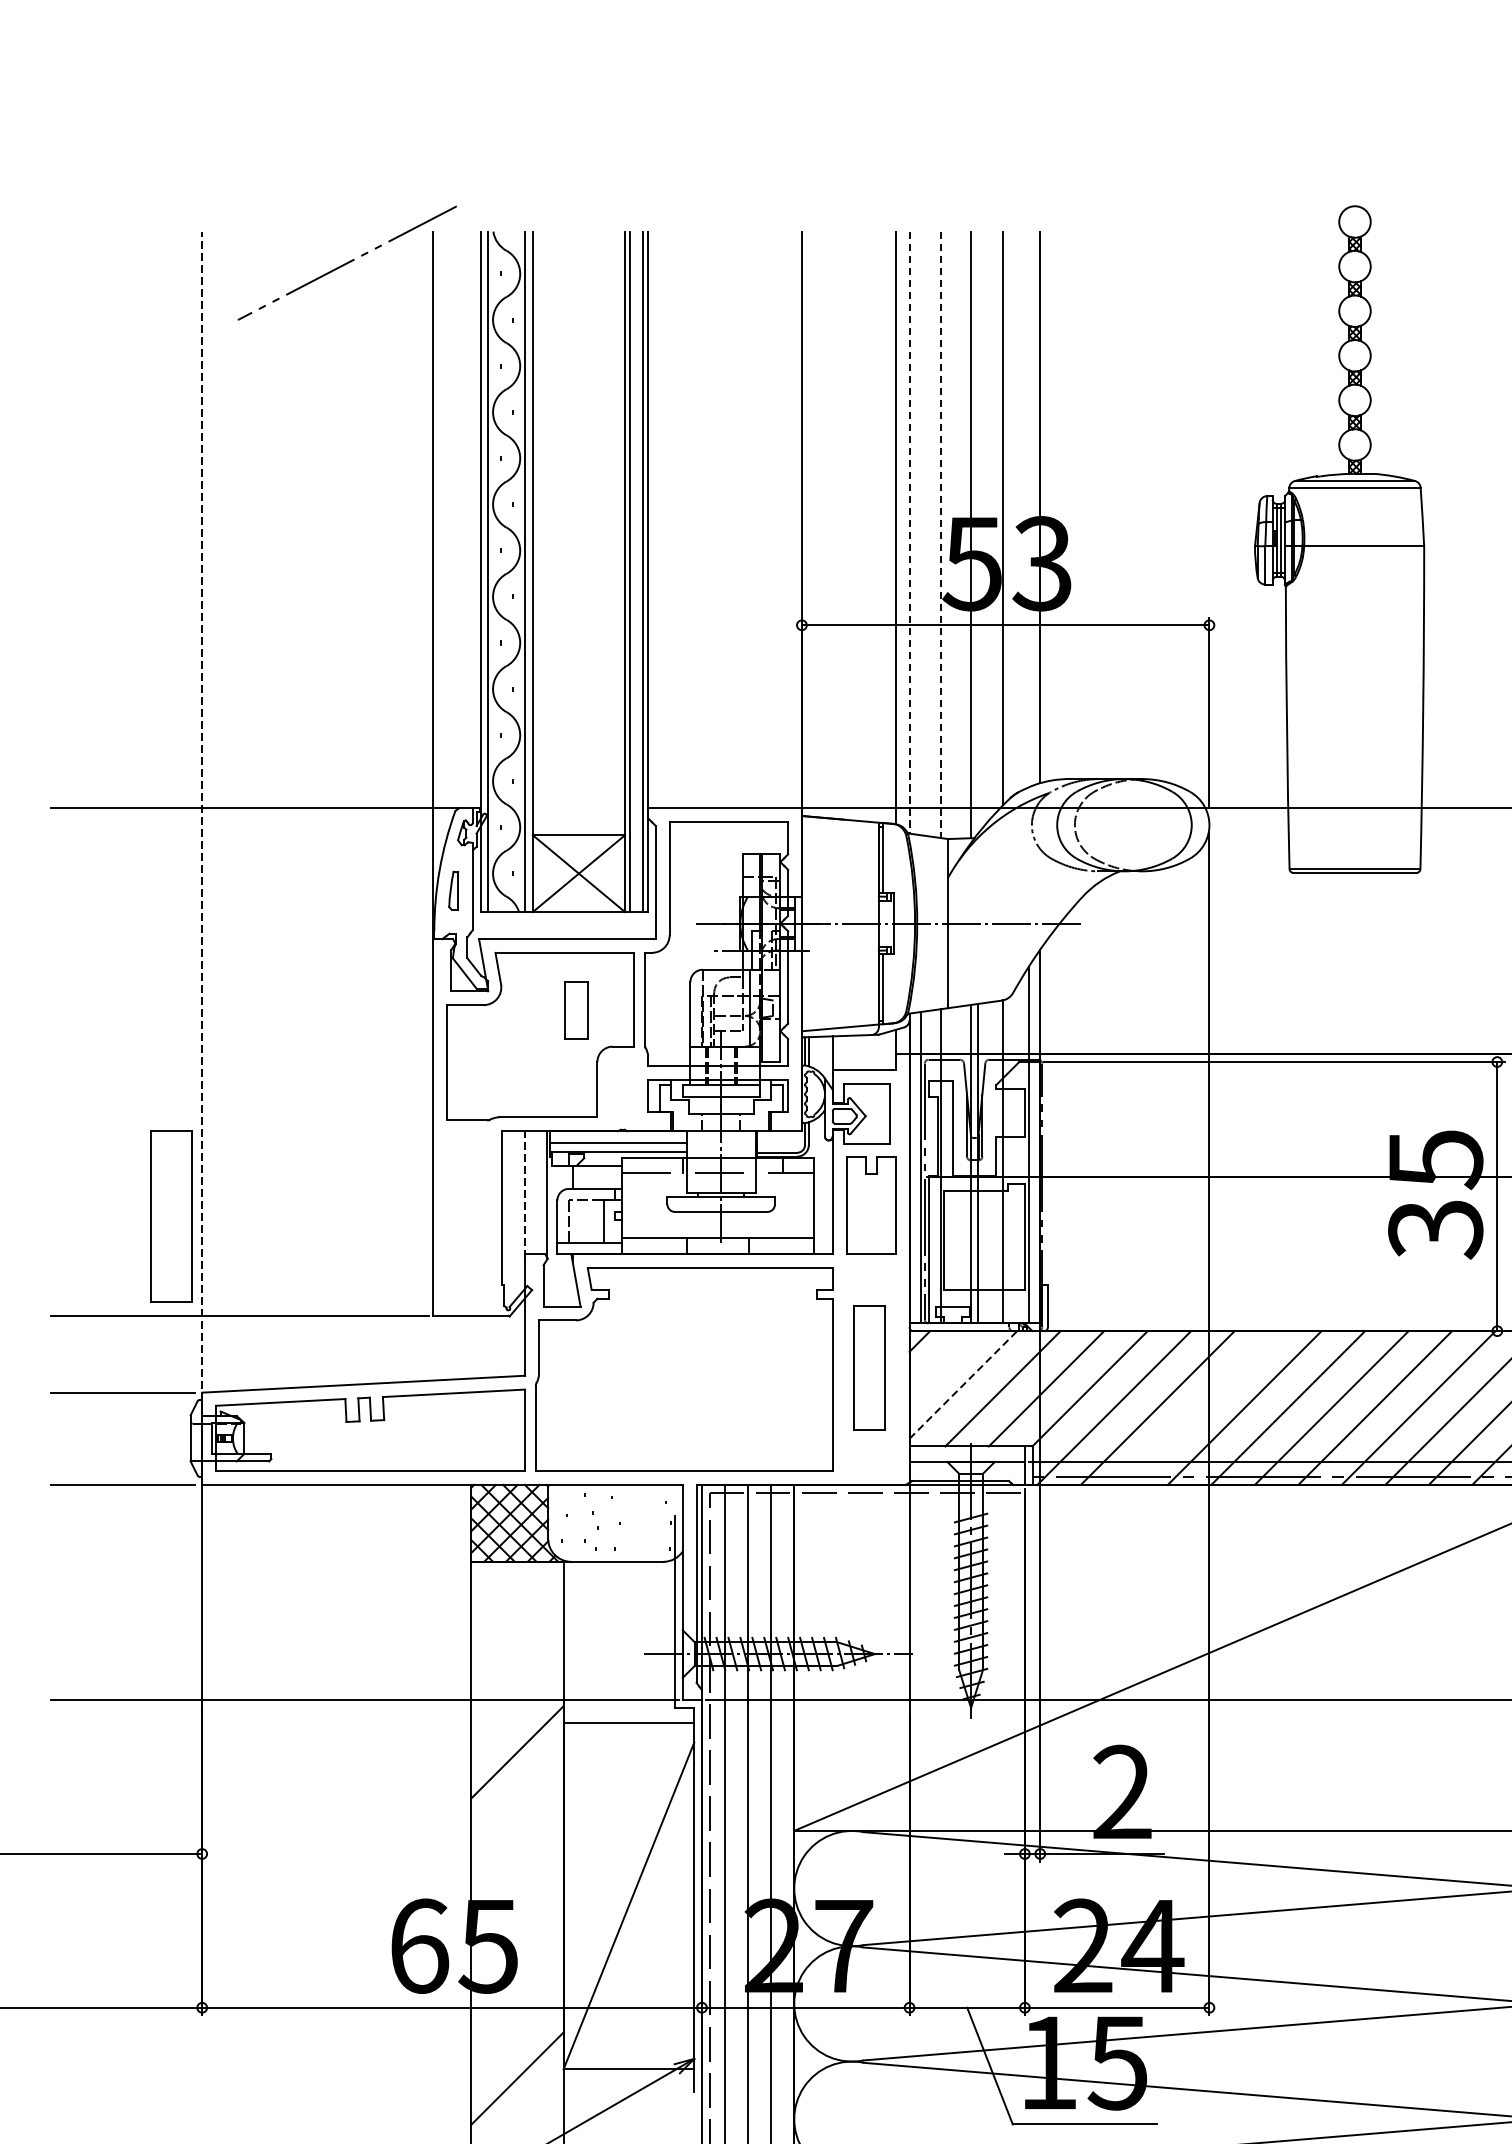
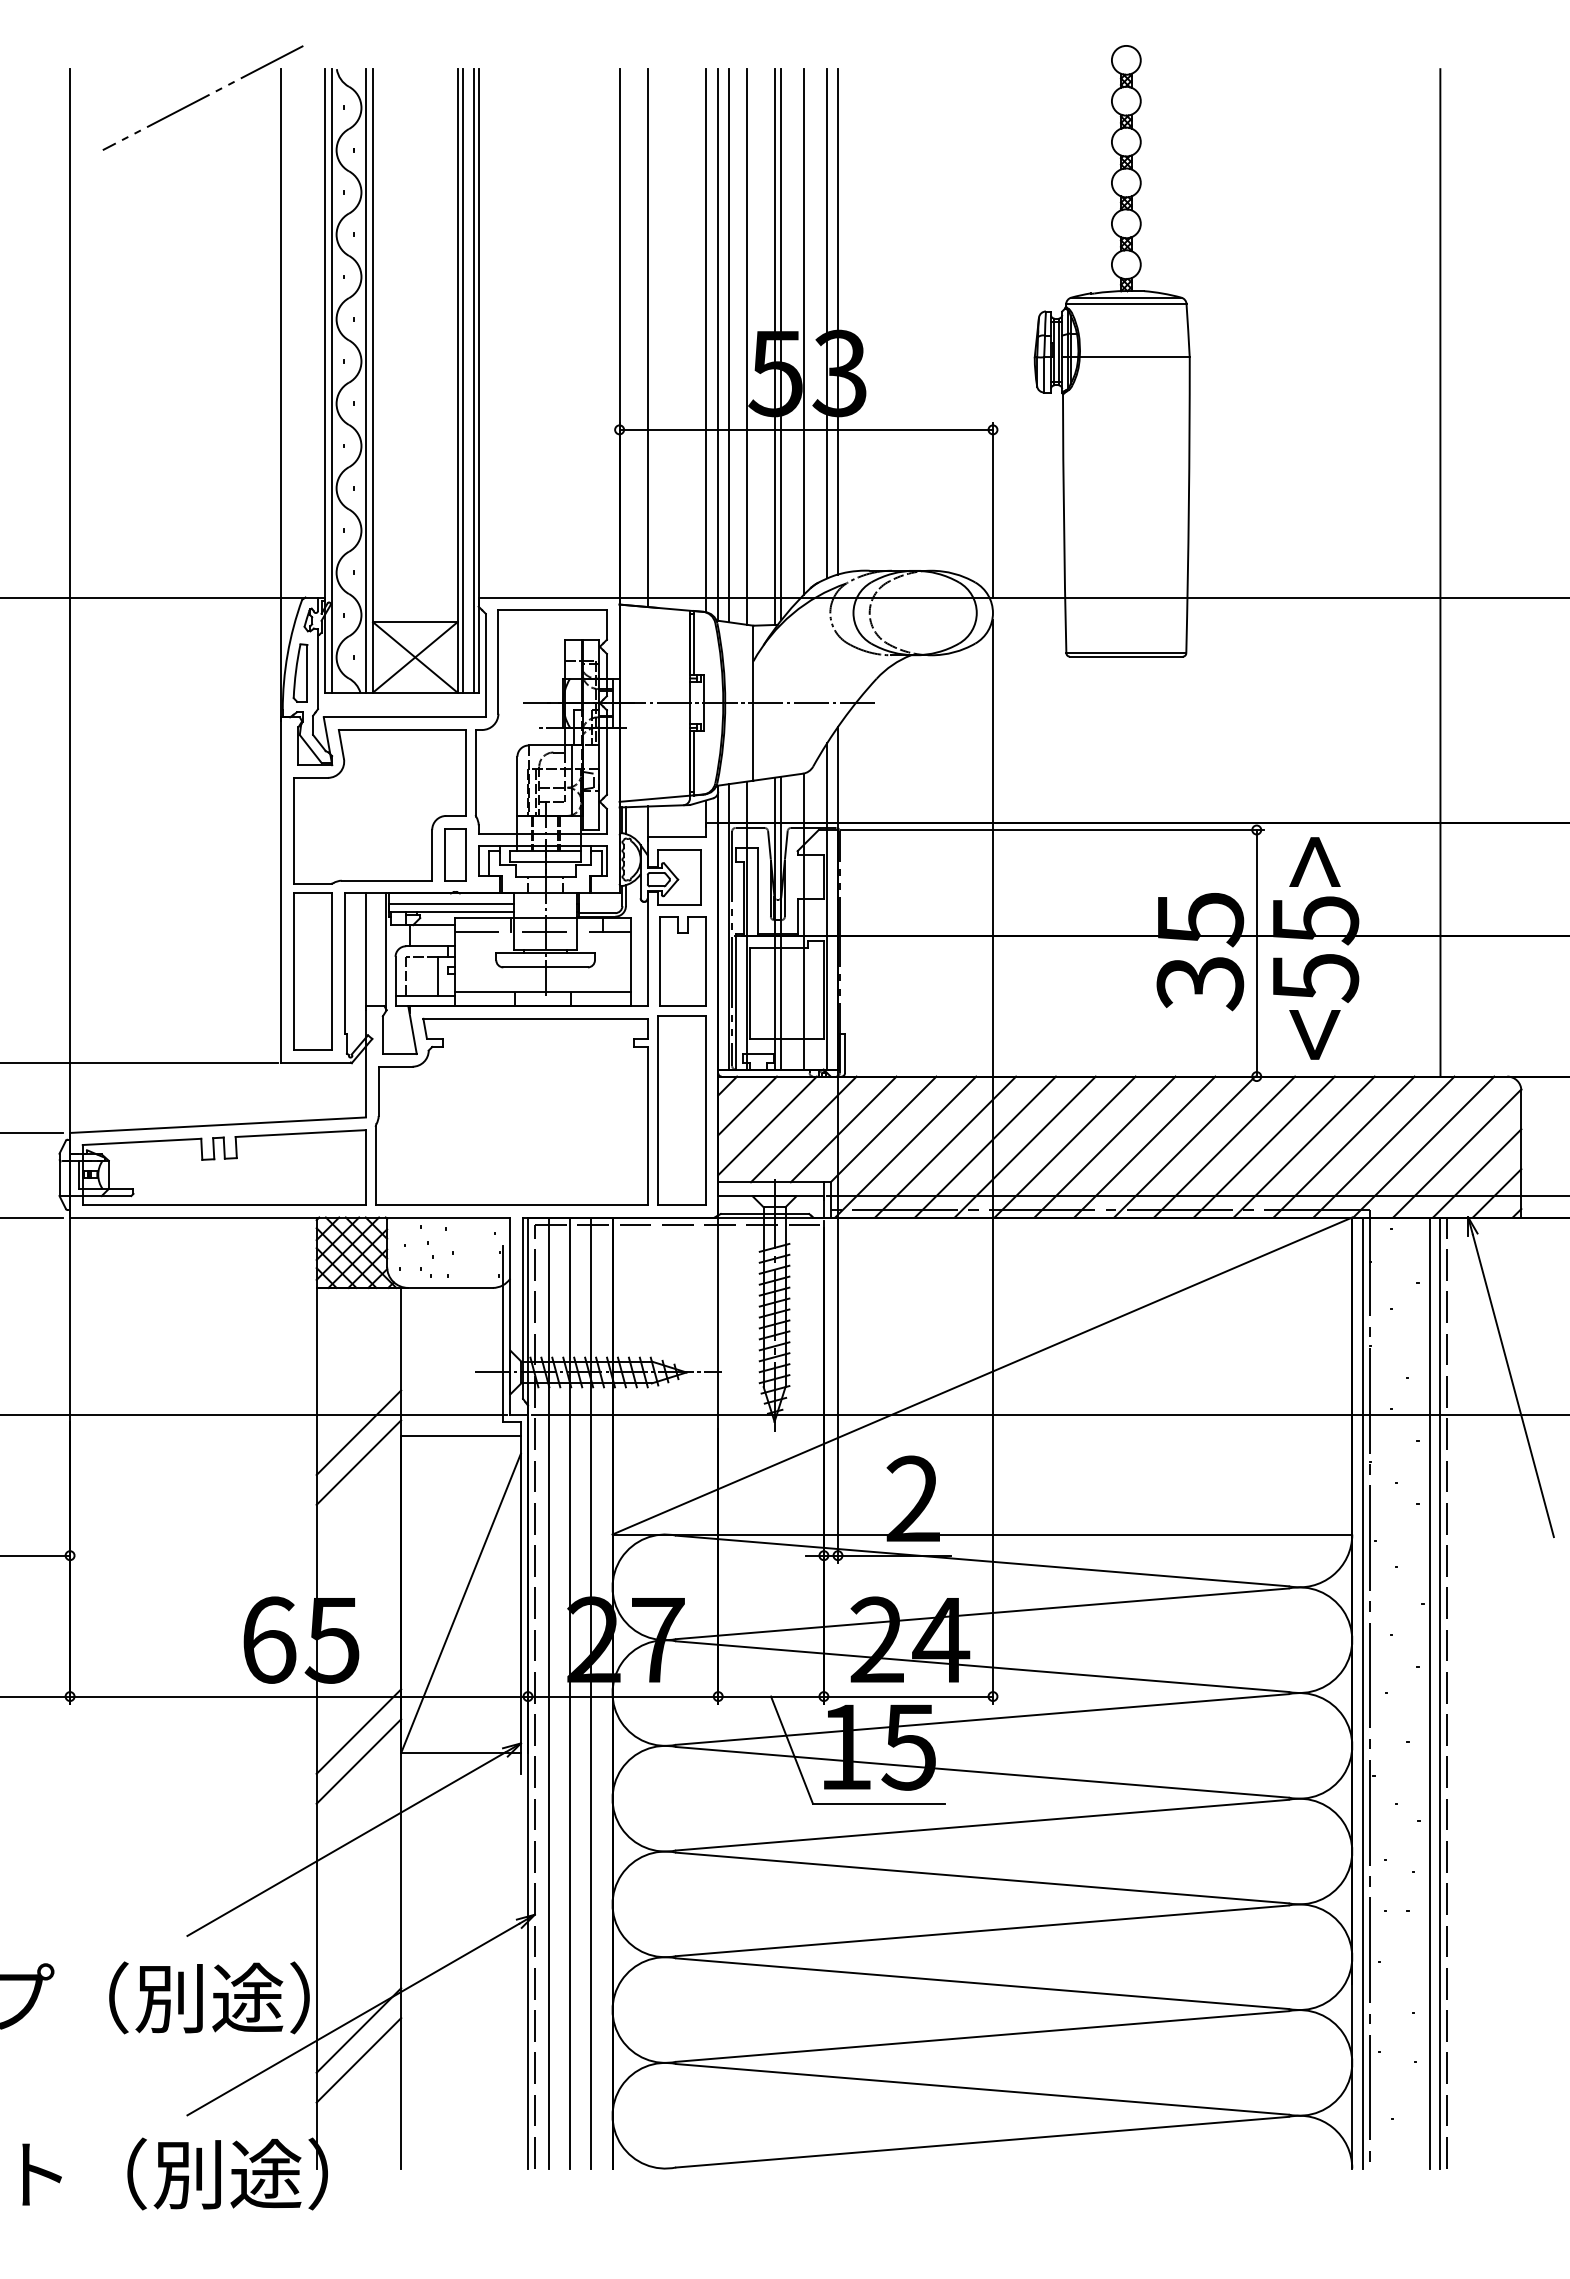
line: (1028, 509) -> (827, 323), added
line: (832, 525) -> (647, 338), added
line: (909, 532) -> (718, 344), dashed -> solid
line: (978, 532) -> (781, 344), added
line: (920, 533) -> (728, 345), added
line: (941, 534) -> (747, 346), dashed -> solid
line: (202, 815) -> (70, 604), dashed -> solid
part: (453, 890) -> (300, 672), size x1.67
part: (576, 1010) -> (455, 854), moved
line: (524, 1194) -> (365, 951), dashed -> solid
part: (170, 1216) -> (312, 971), moved
line: (941, 1362) -> (747, 1105), added
part: (869, 1368) -> (681, 1110), size x1.67
line: (963, 1384) -> (767, 1125), dashed -> solid
line: (1201, 1407) -> (985, 1146), added
line: (516, 1719) -> (358, 1432), added
line: (516, 2045) -> (358, 1731), added

